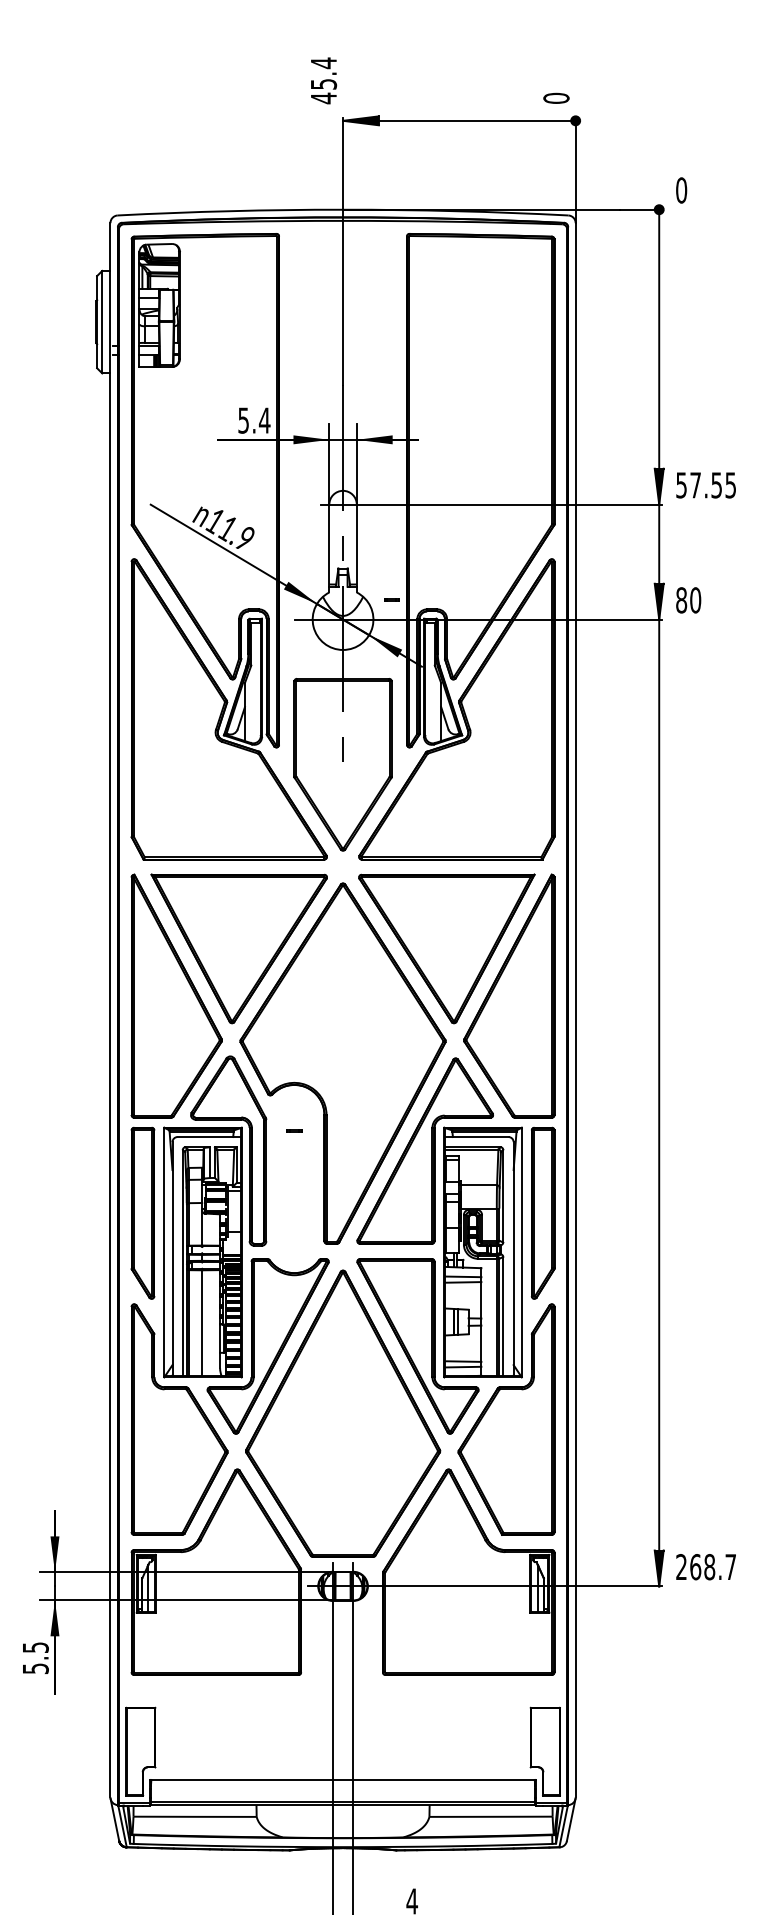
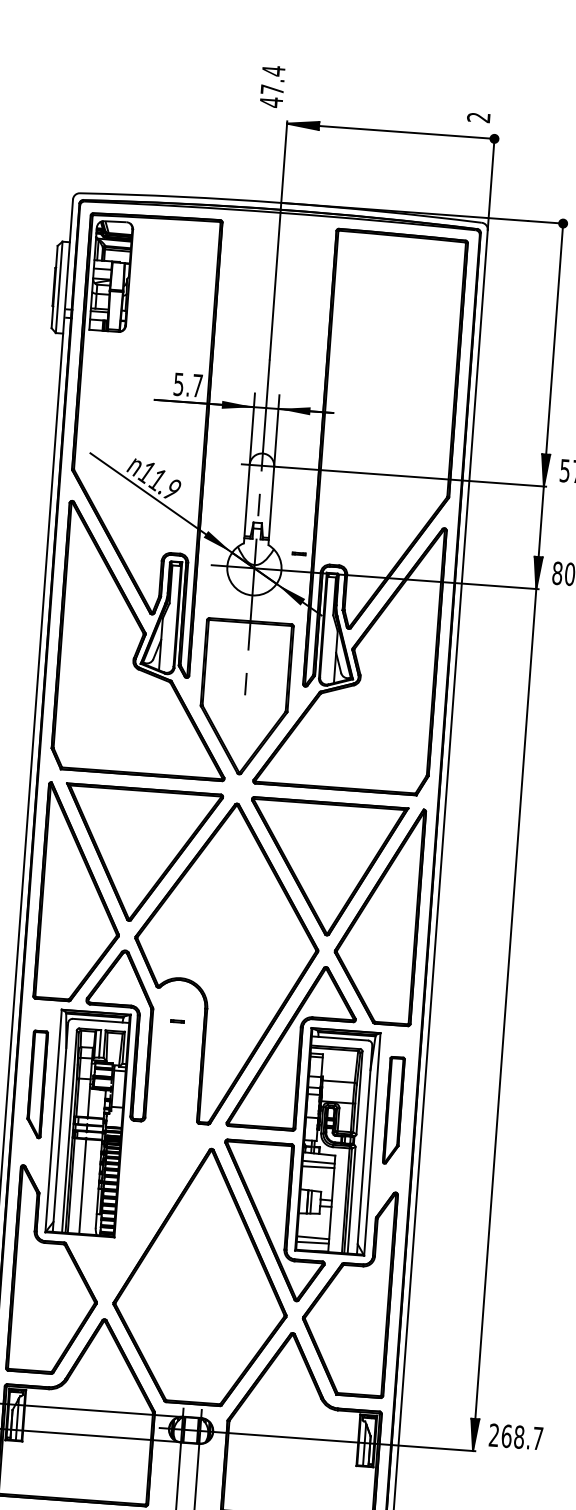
text: (324, 84) -> (272, 90), 45.4 -> 47.4
text: (556, 97) -> (478, 116), 0 -> 2
text: (264, 420) -> (197, 385), 5.4 -> 5.7
part: (142, 1212) -> (36, 1083), size x0.7
part: (542, 1212) -> (393, 1110), size x0.7
part: (267, 1346) -> (139, 1211), removed

